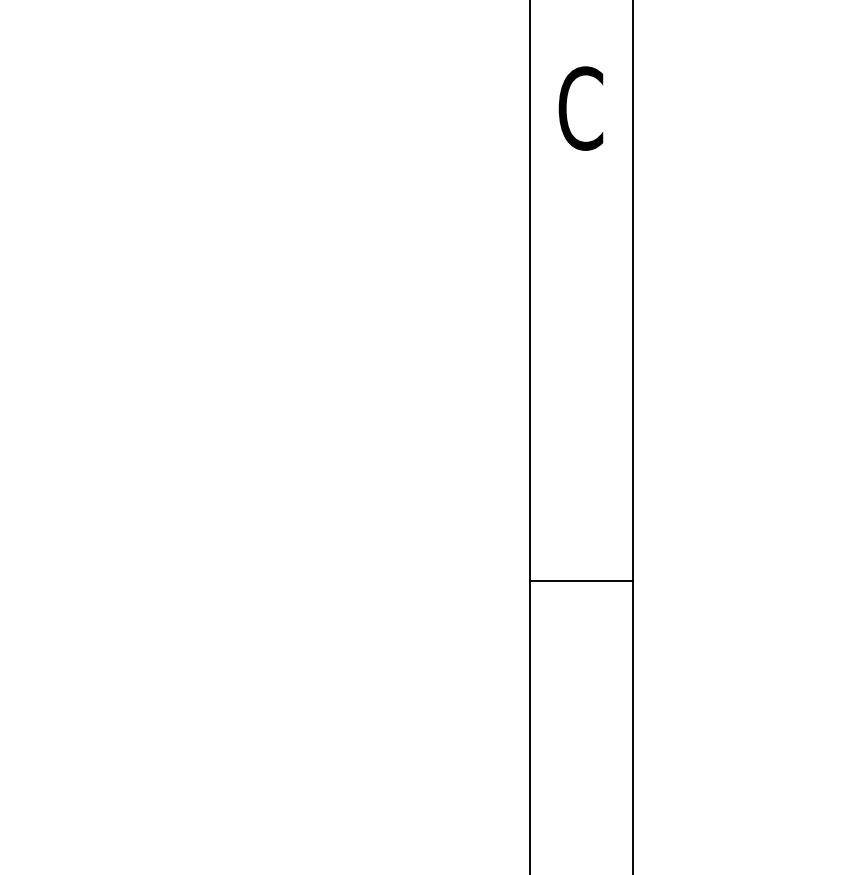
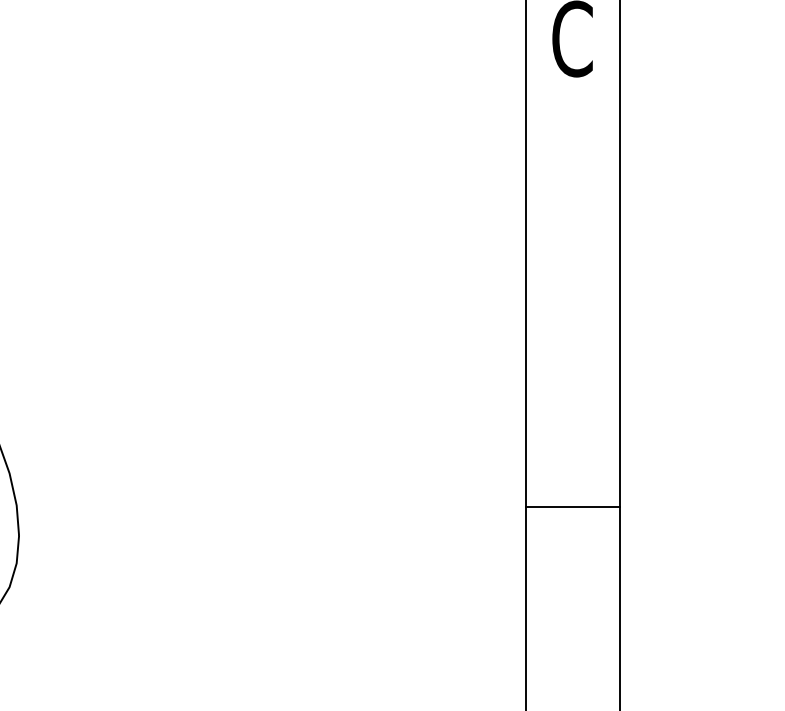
line: (581, 580) -> (573, 506), moved

